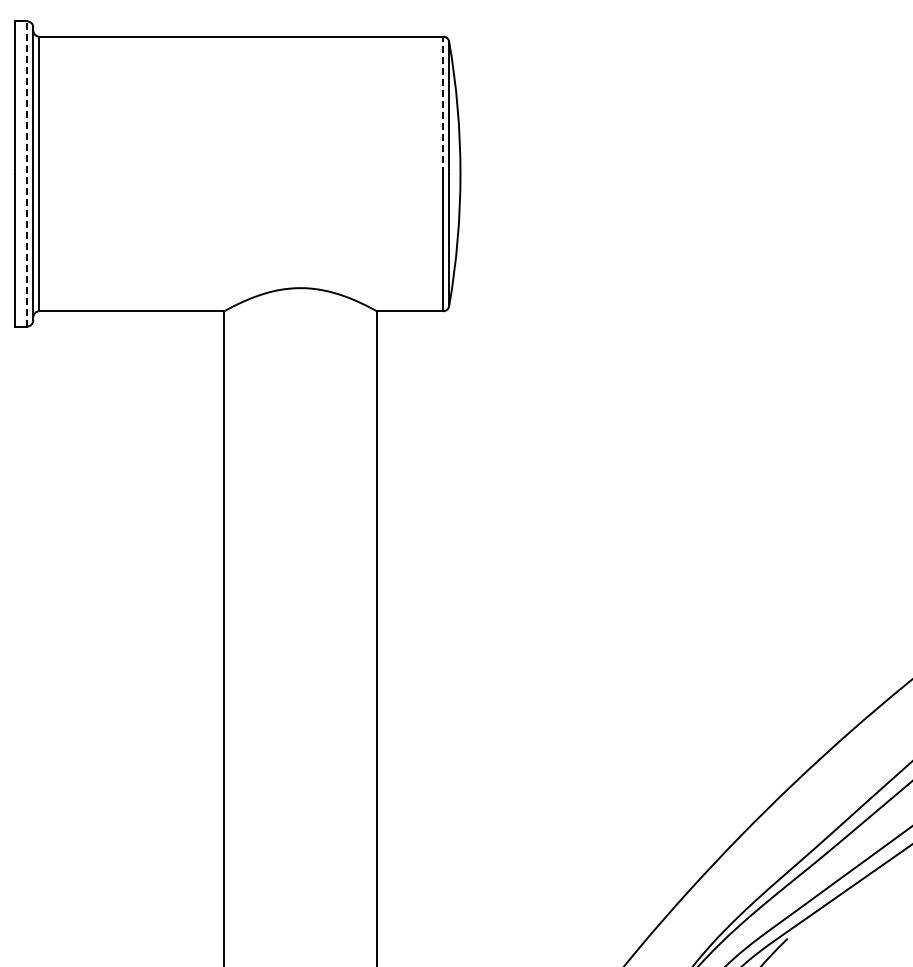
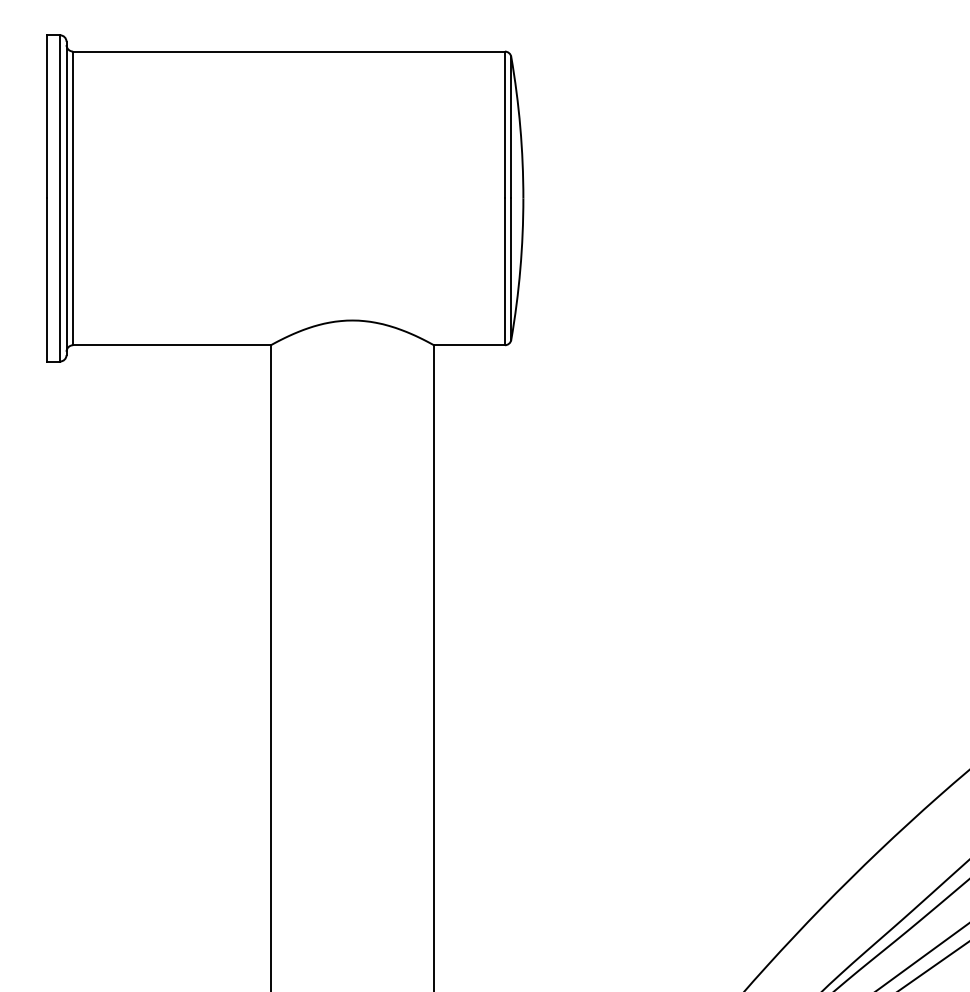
line: (443, 105) -> (505, 125), dashed -> solid
line: (27, 173) -> (60, 197), dashed -> solid

